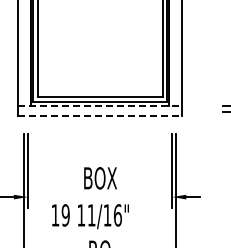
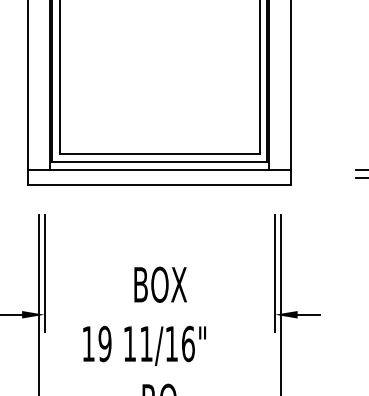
line: (100, 106) -> (160, 170), dashed -> solid
line: (100, 116) -> (160, 186), dashed -> solid

